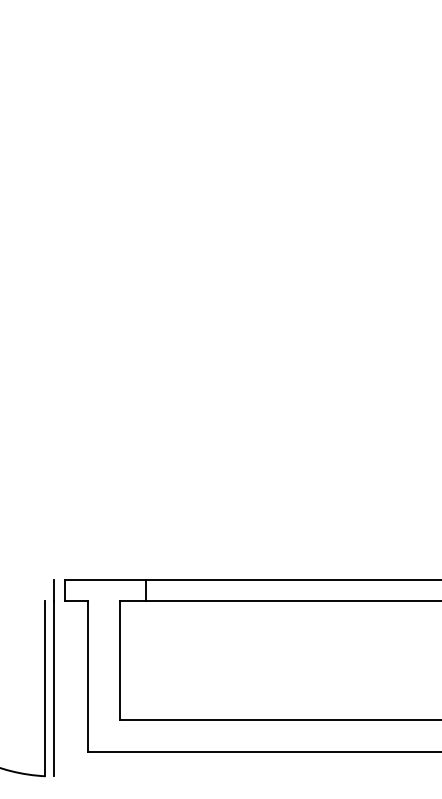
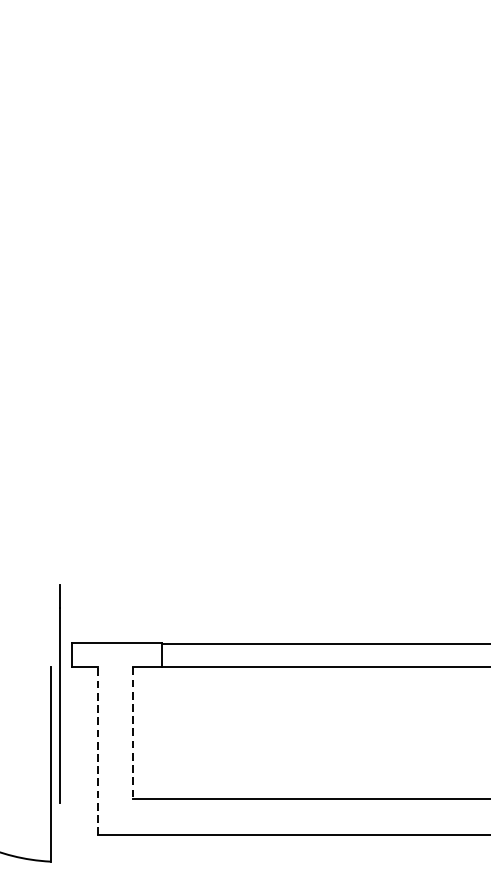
line: (119, 661) -> (132, 734), solid -> dashed
line: (87, 676) -> (97, 750), solid -> dashed
line: (53, 677) -> (59, 693), moved

